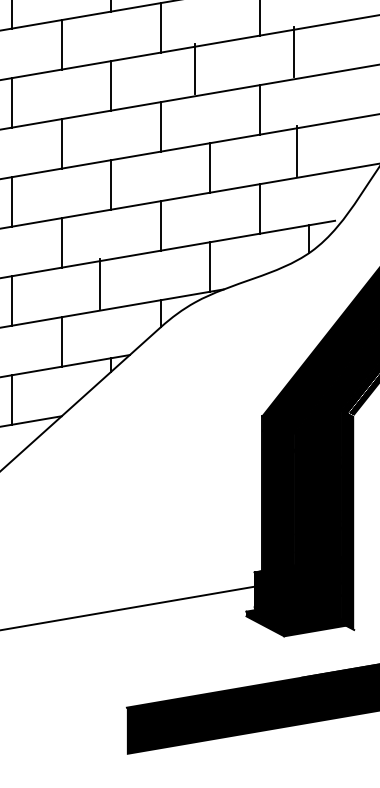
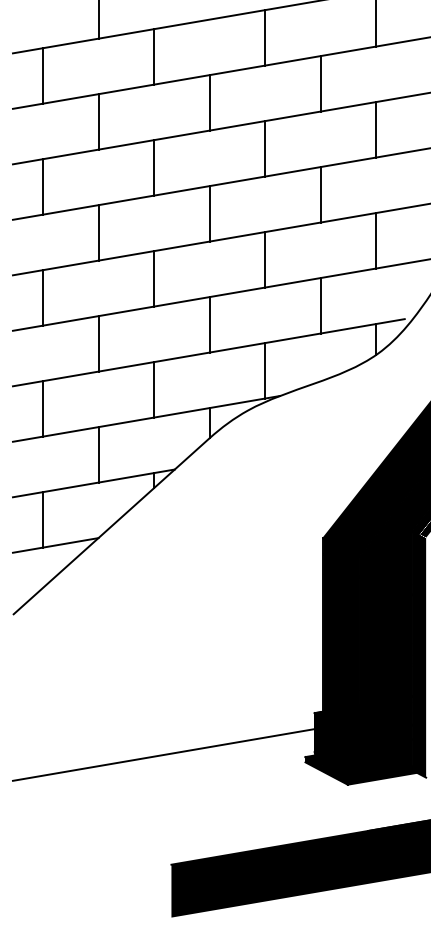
line: (294, 51) -> (376, 129), moved
line: (195, 68) -> (265, 148), moved
line: (297, 150) -> (376, 240), moved
line: (100, 283) -> (154, 389), moved

